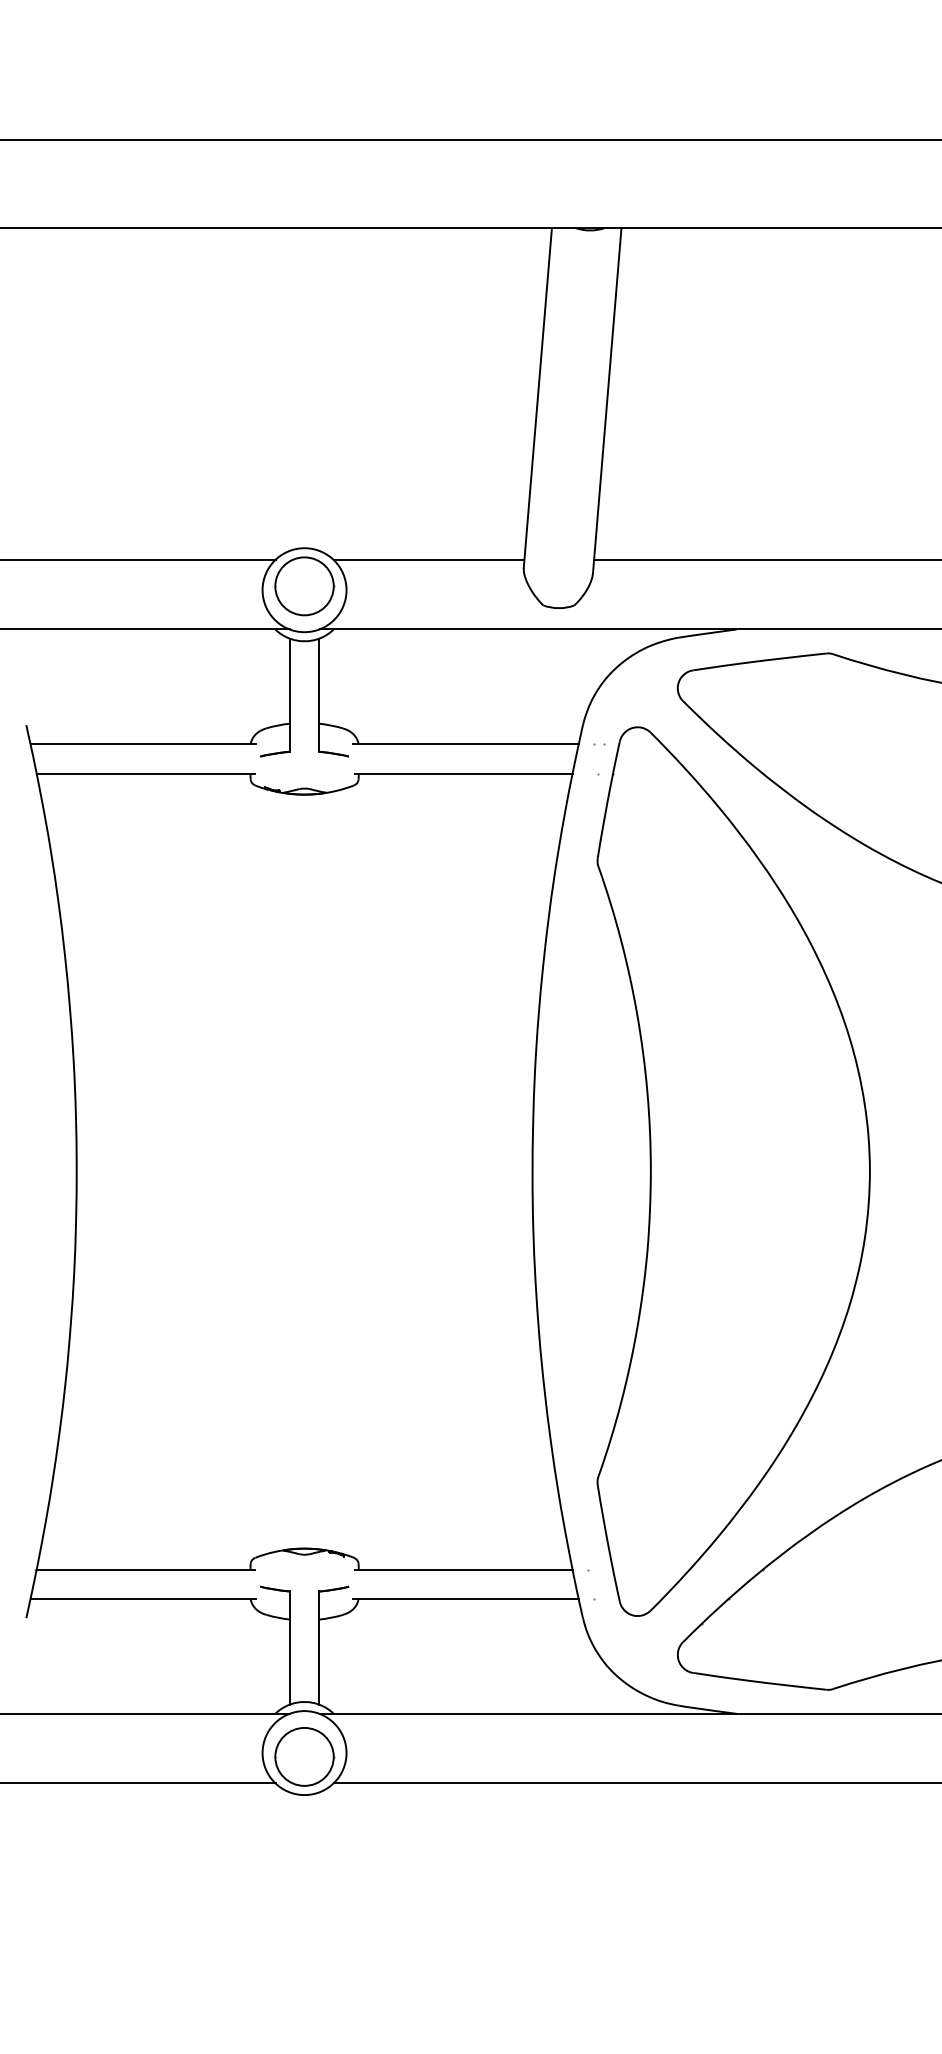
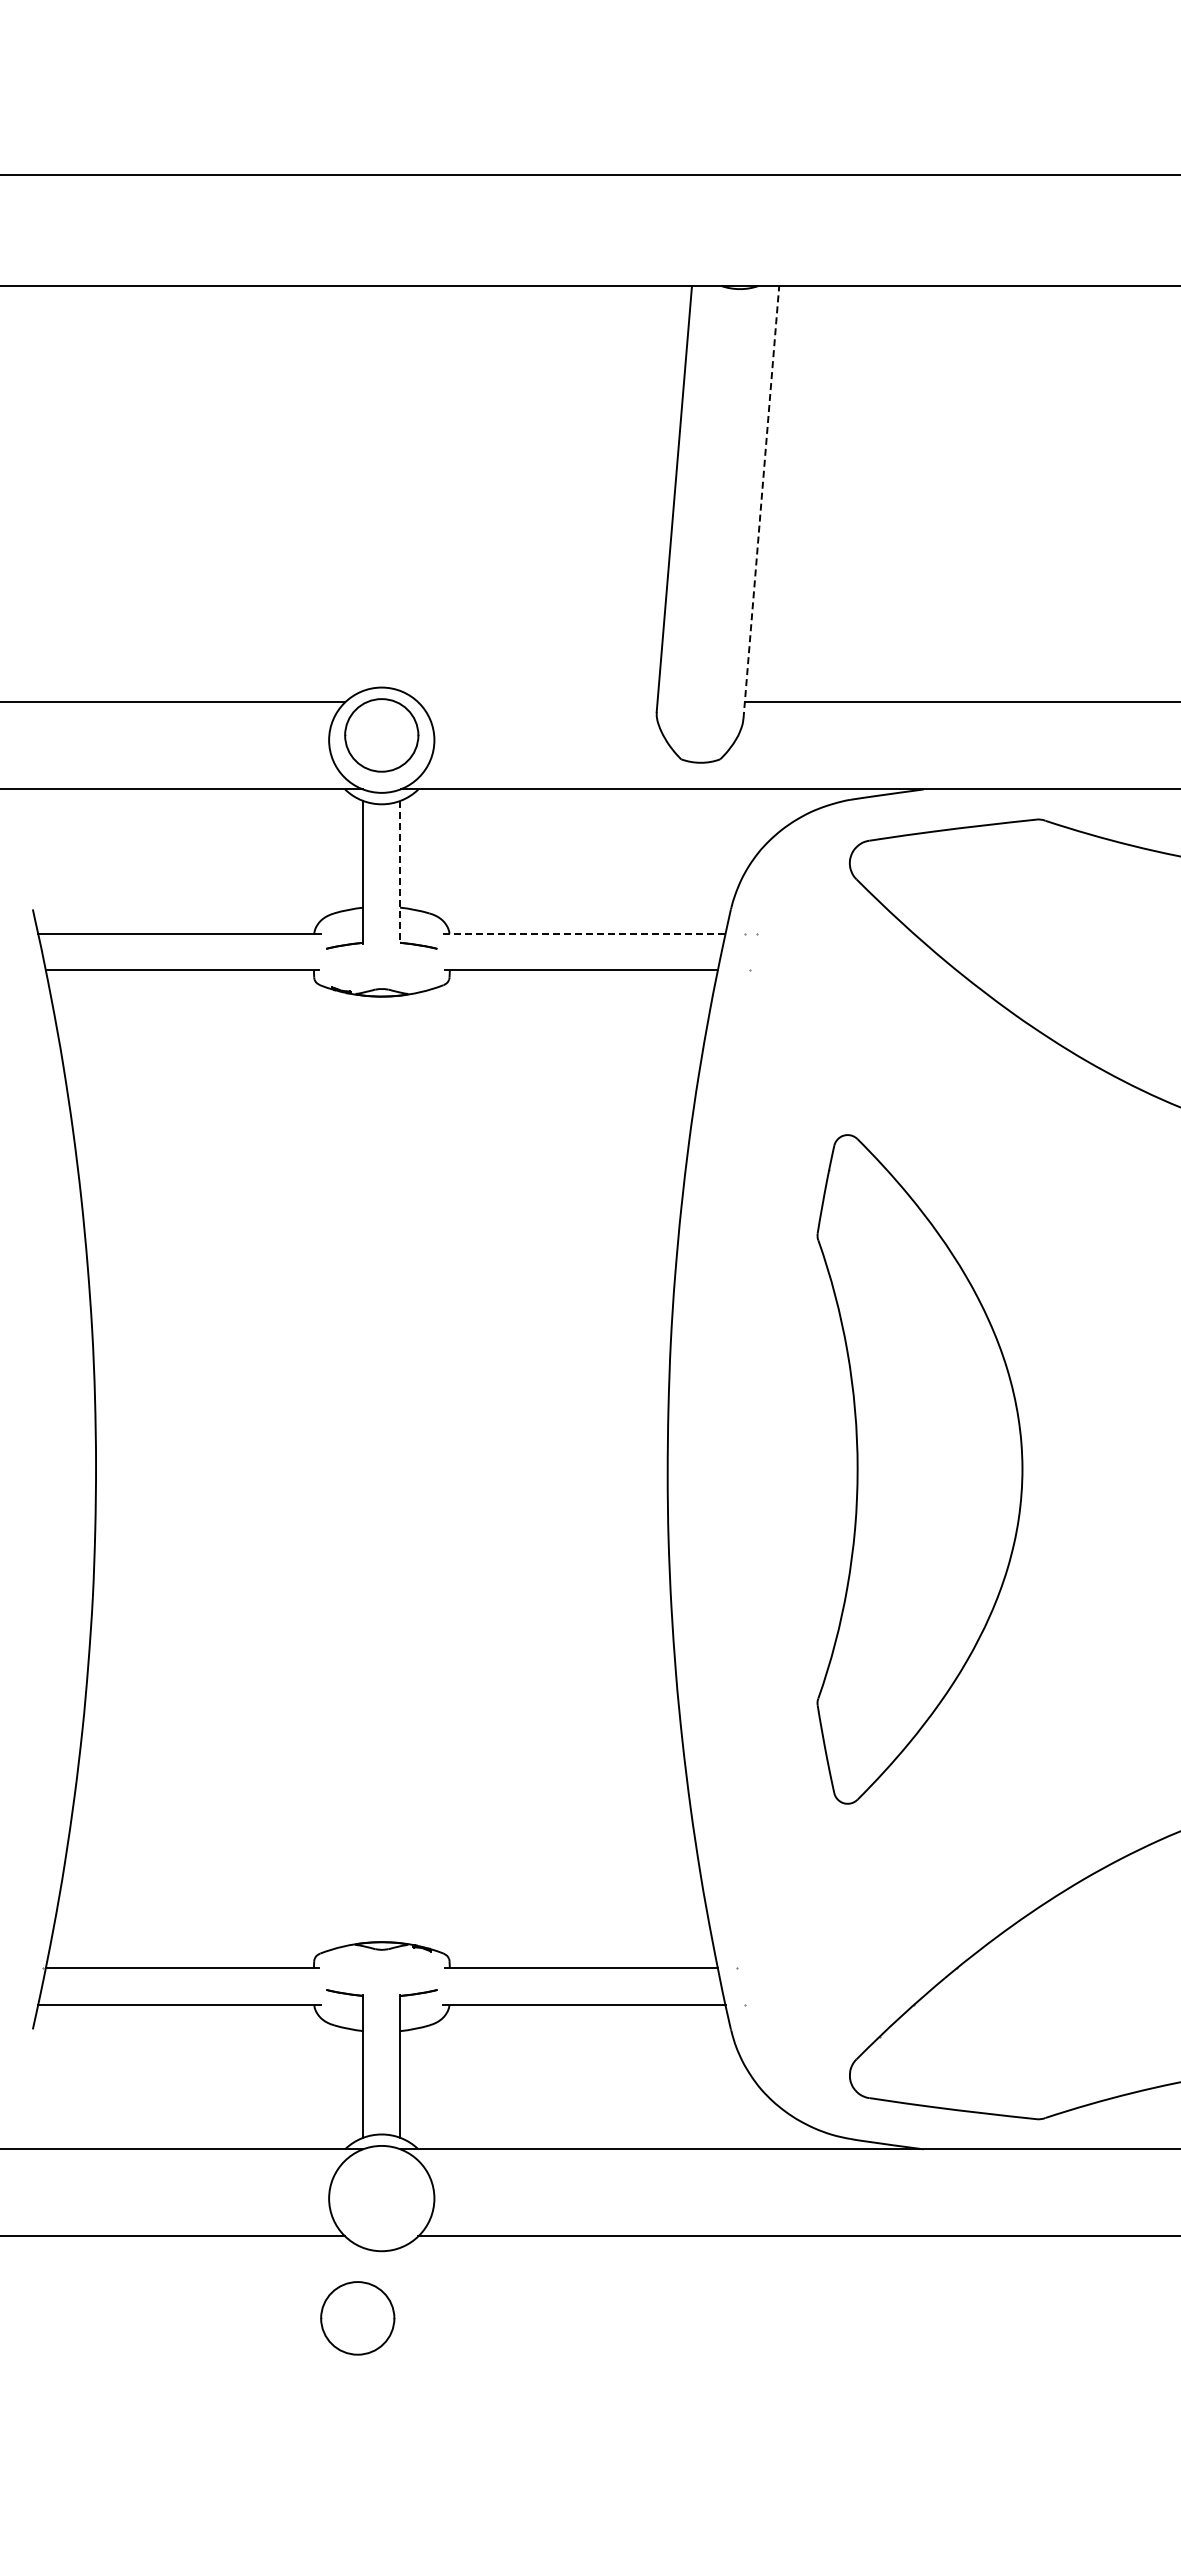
line: (607, 400) -> (761, 502), solid -> dashed
line: (428, 560) -> (537, 702), removed
line: (319, 695) -> (400, 872), solid -> dashed
line: (466, 744) -> (584, 933), solid -> dashed
part: (733, 1171) -> (919, 1469), size x0.6
part: (304, 1757) -> (357, 2318), moved

